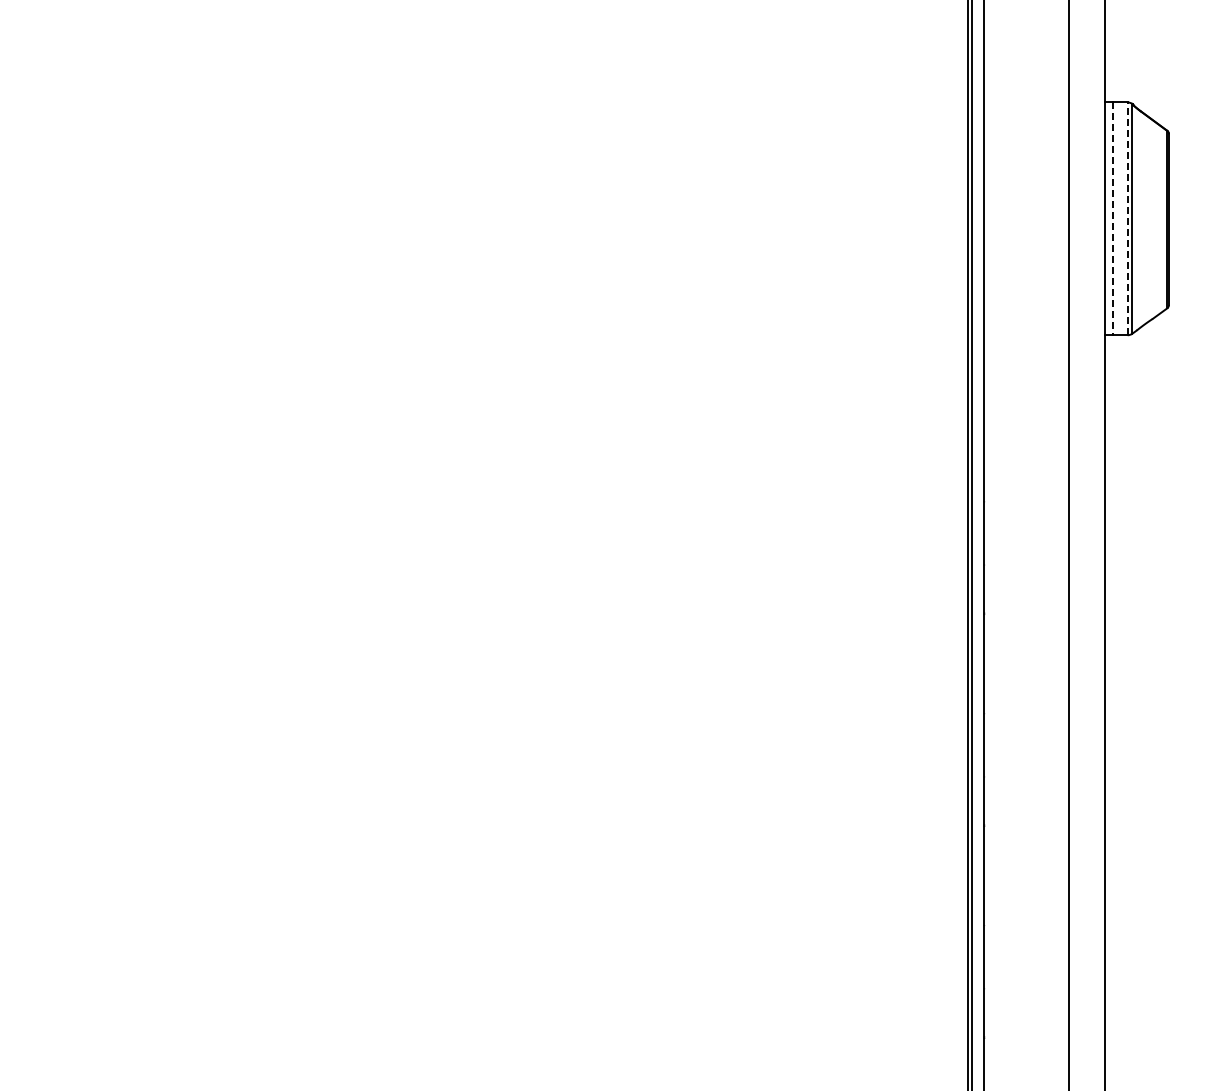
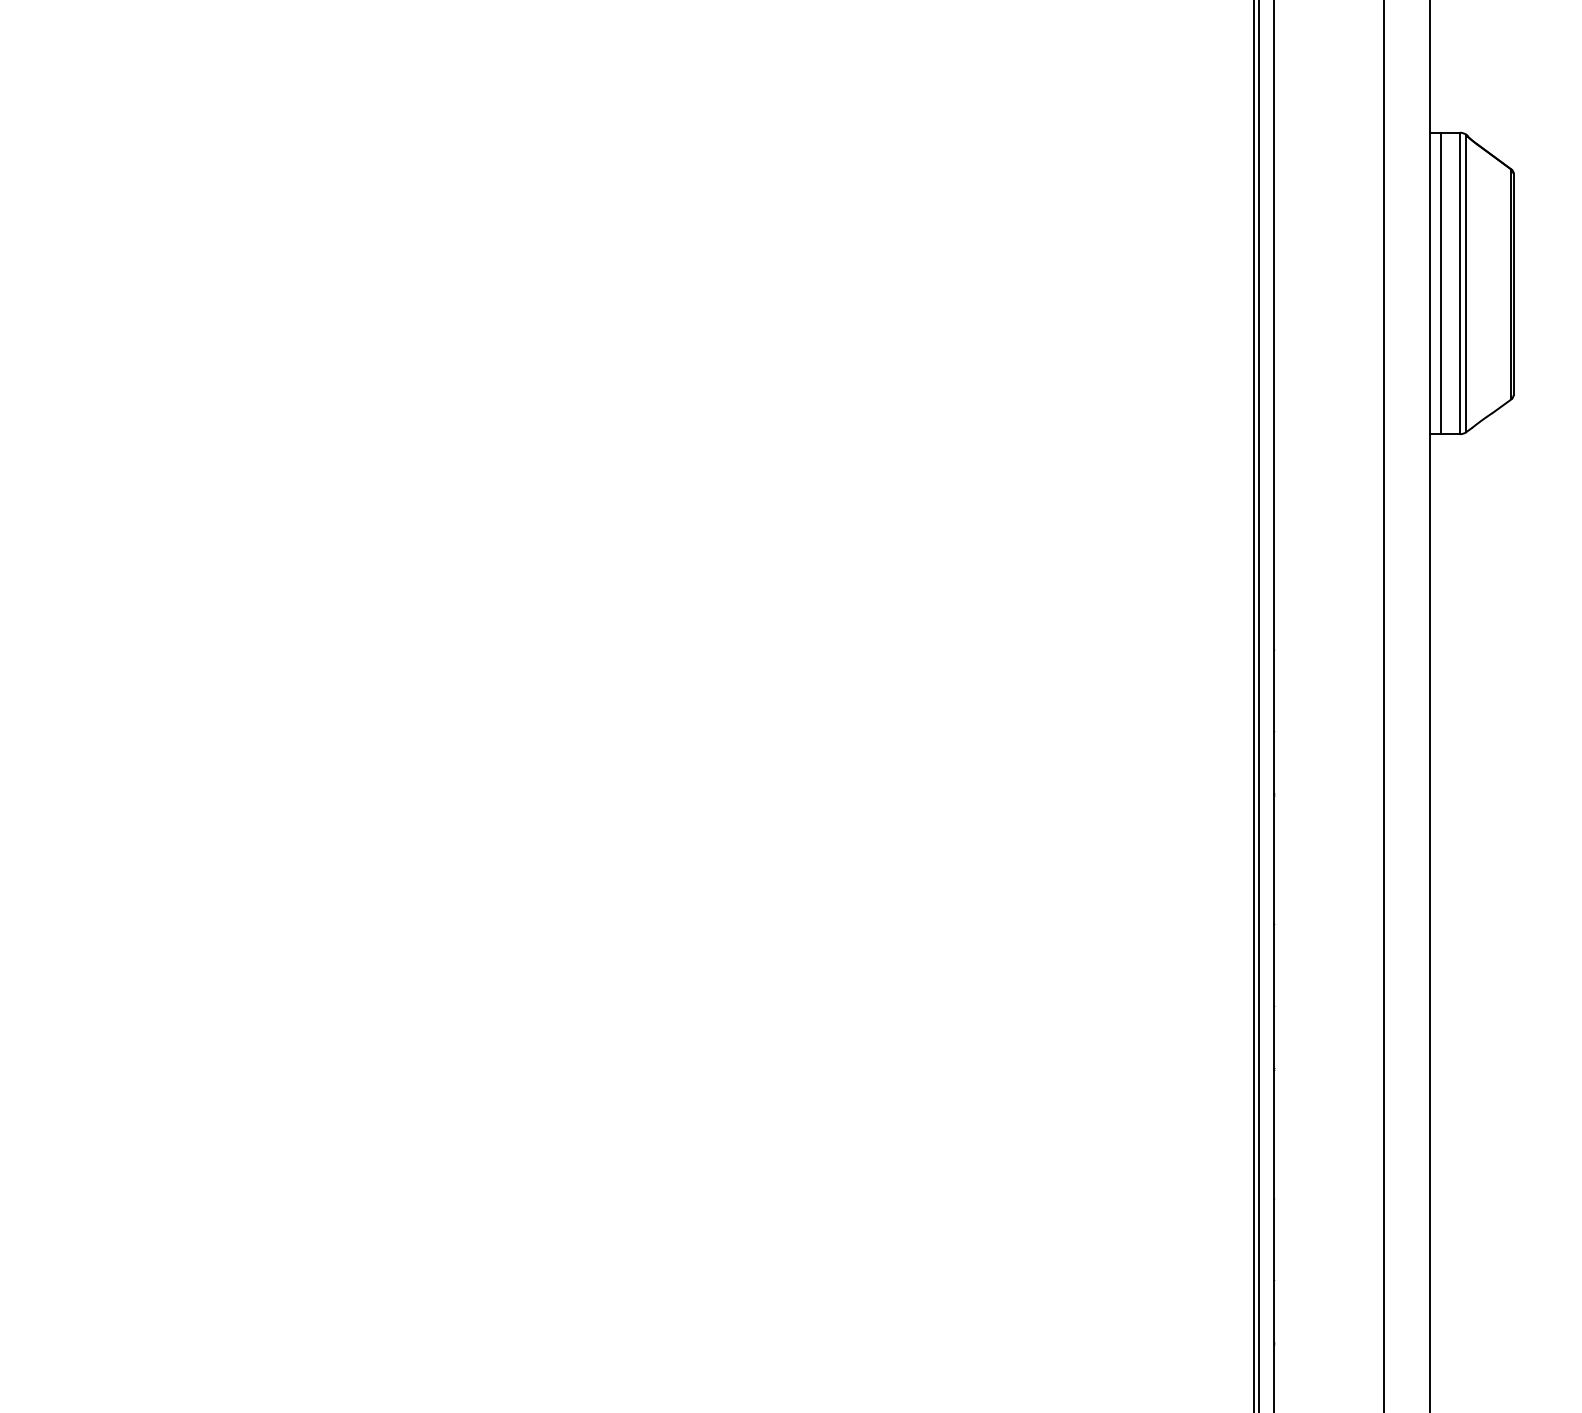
line: (1127, 218) -> (1459, 283), dashed -> solid
line: (1112, 219) -> (1440, 284), dashed -> solid

